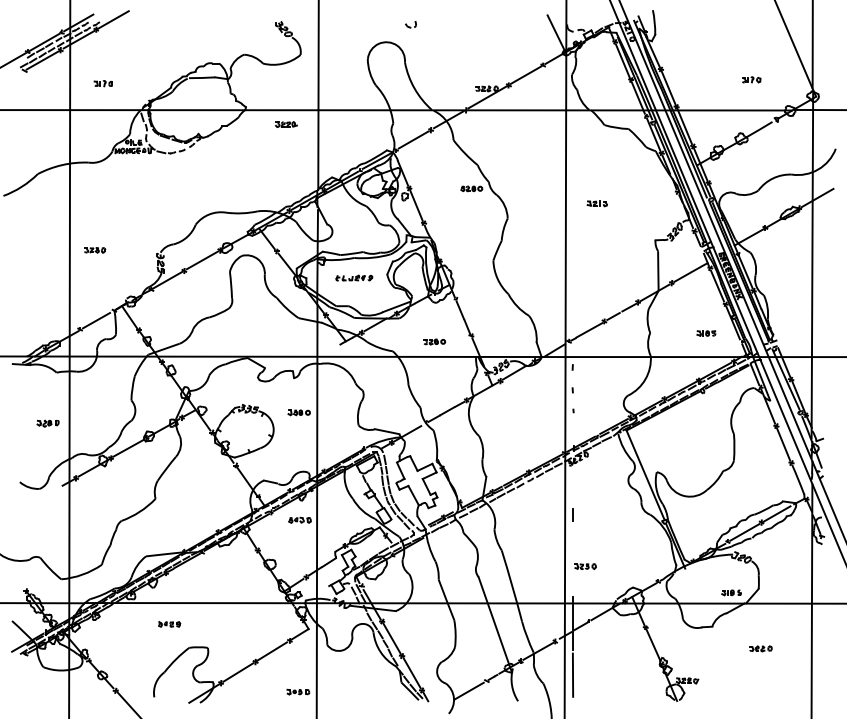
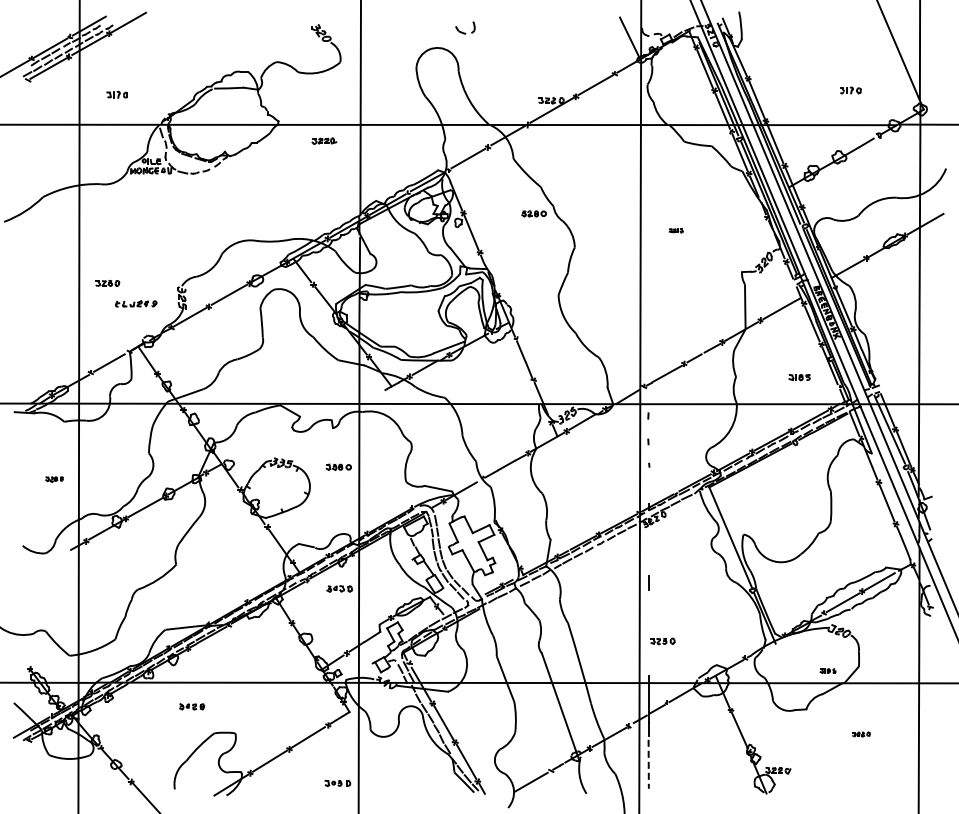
part: (410, 24) -> (464, 27), size x1.6
part: (597, 203) -> (676, 230), size x0.6
part: (354, 277) -> (136, 303), moved
part: (434, 341) -> (491, 386), removed
part: (47, 423) -> (54, 479), size x0.7
part: (730, 592) -> (827, 670), size x0.7
part: (761, 648) -> (861, 734), size x0.7
line: (572, 675) -> (648, 764), solid -> dashed

